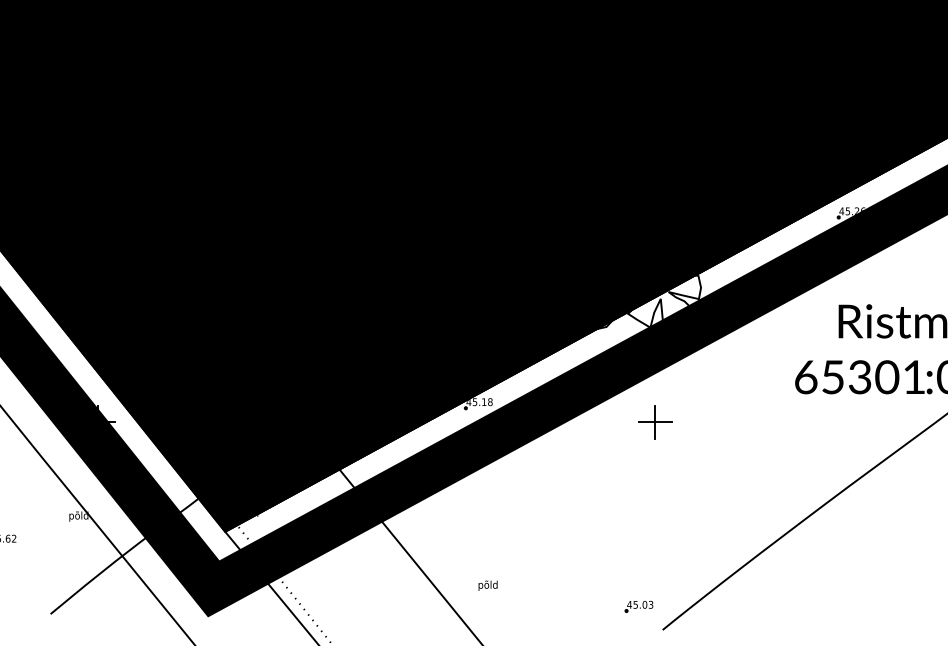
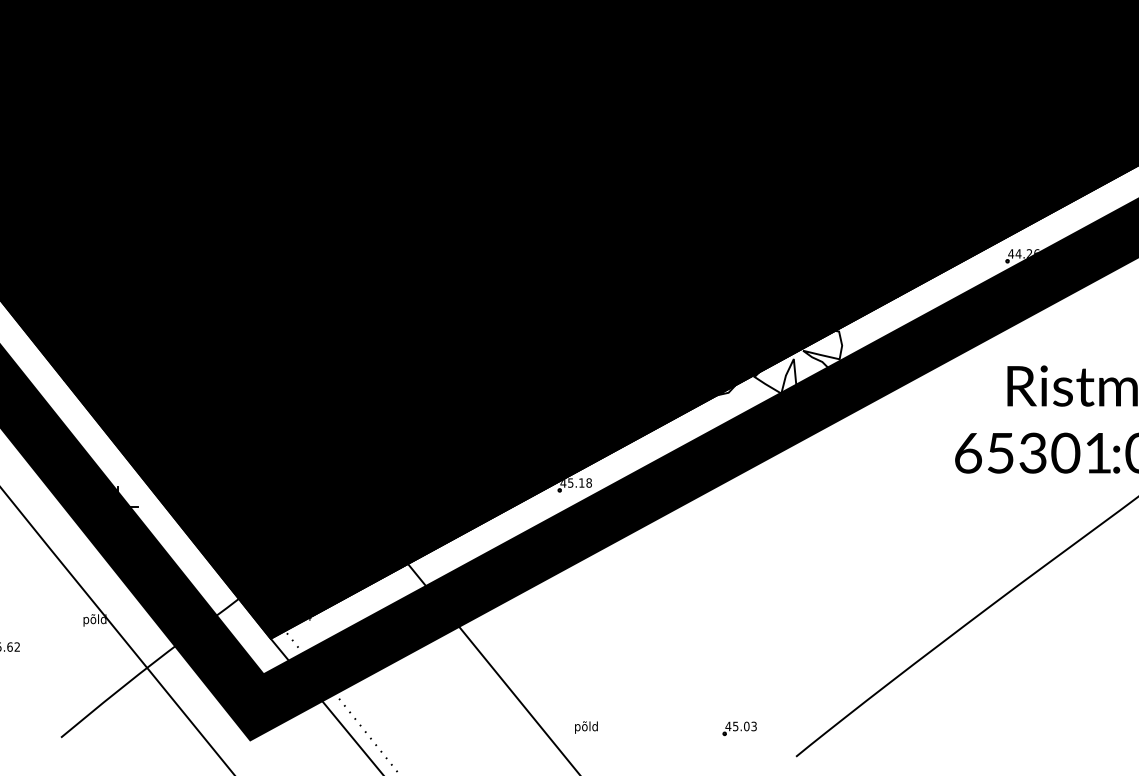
text: (847, 211) -> (1018, 253), 45.26 -> 44.26
part: (654, 422) -> (786, 507), removed
text: (488, 585) -> (586, 727), moved
part: (638, 606) -> (739, 728), moved

